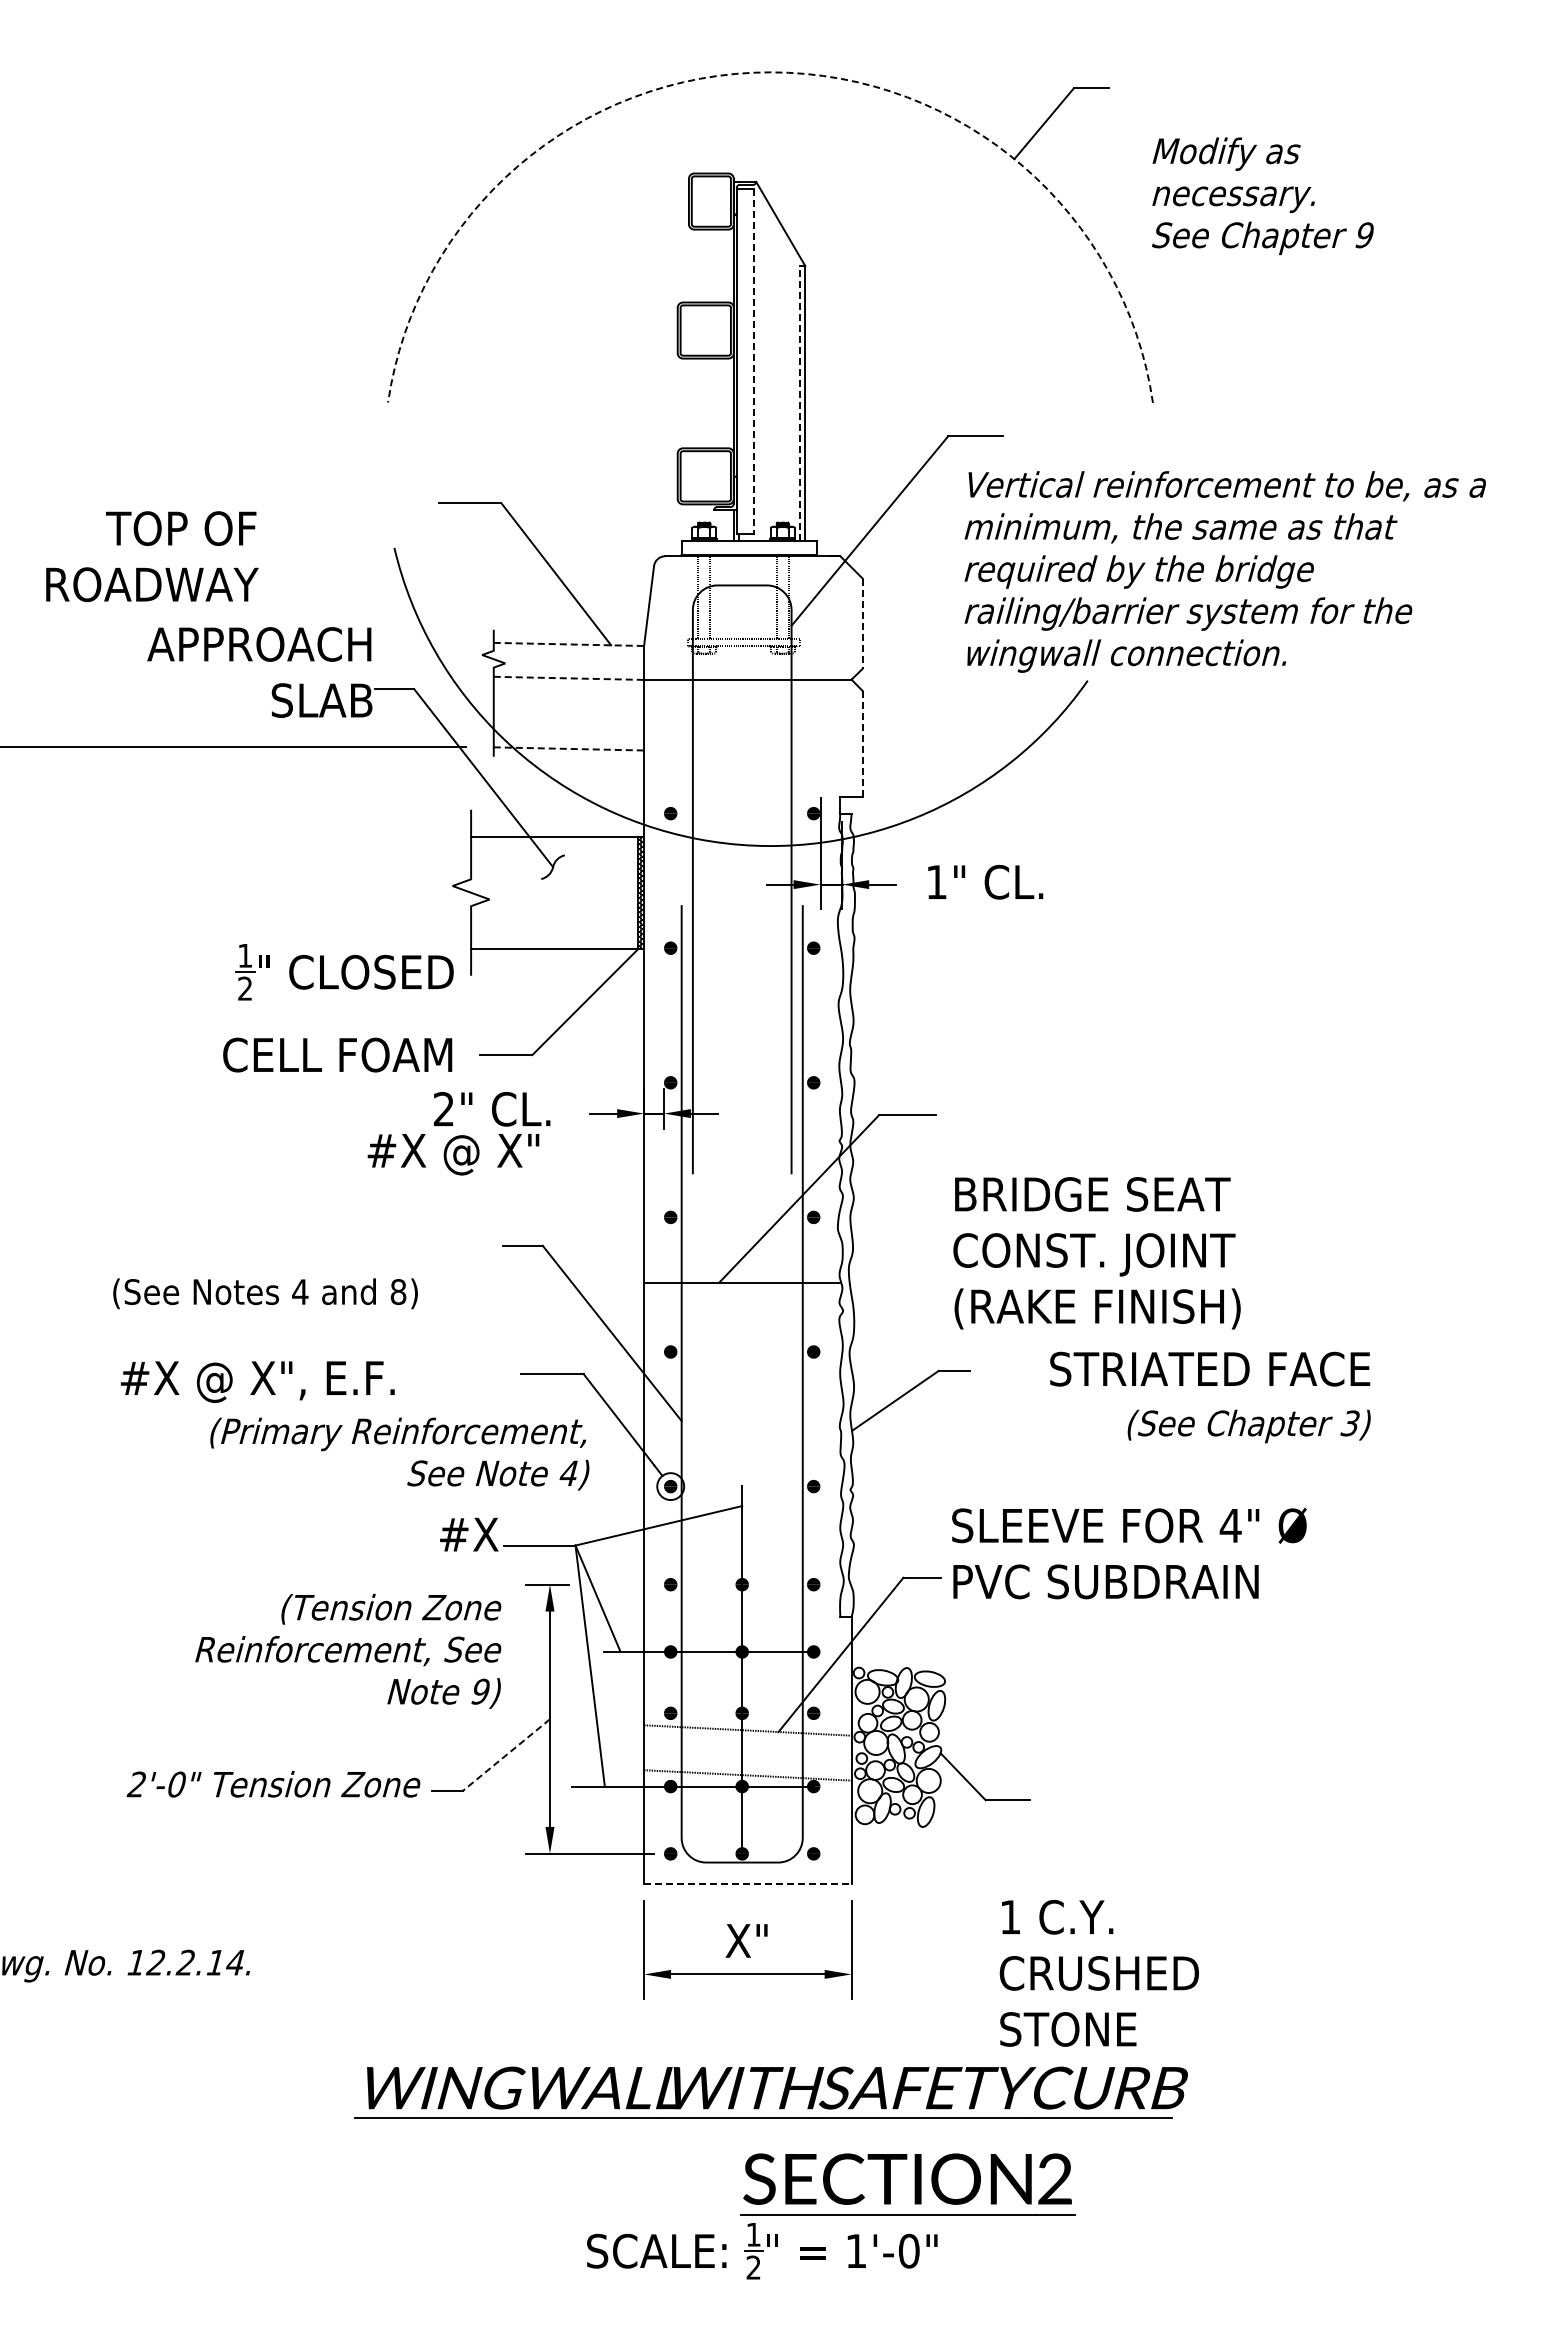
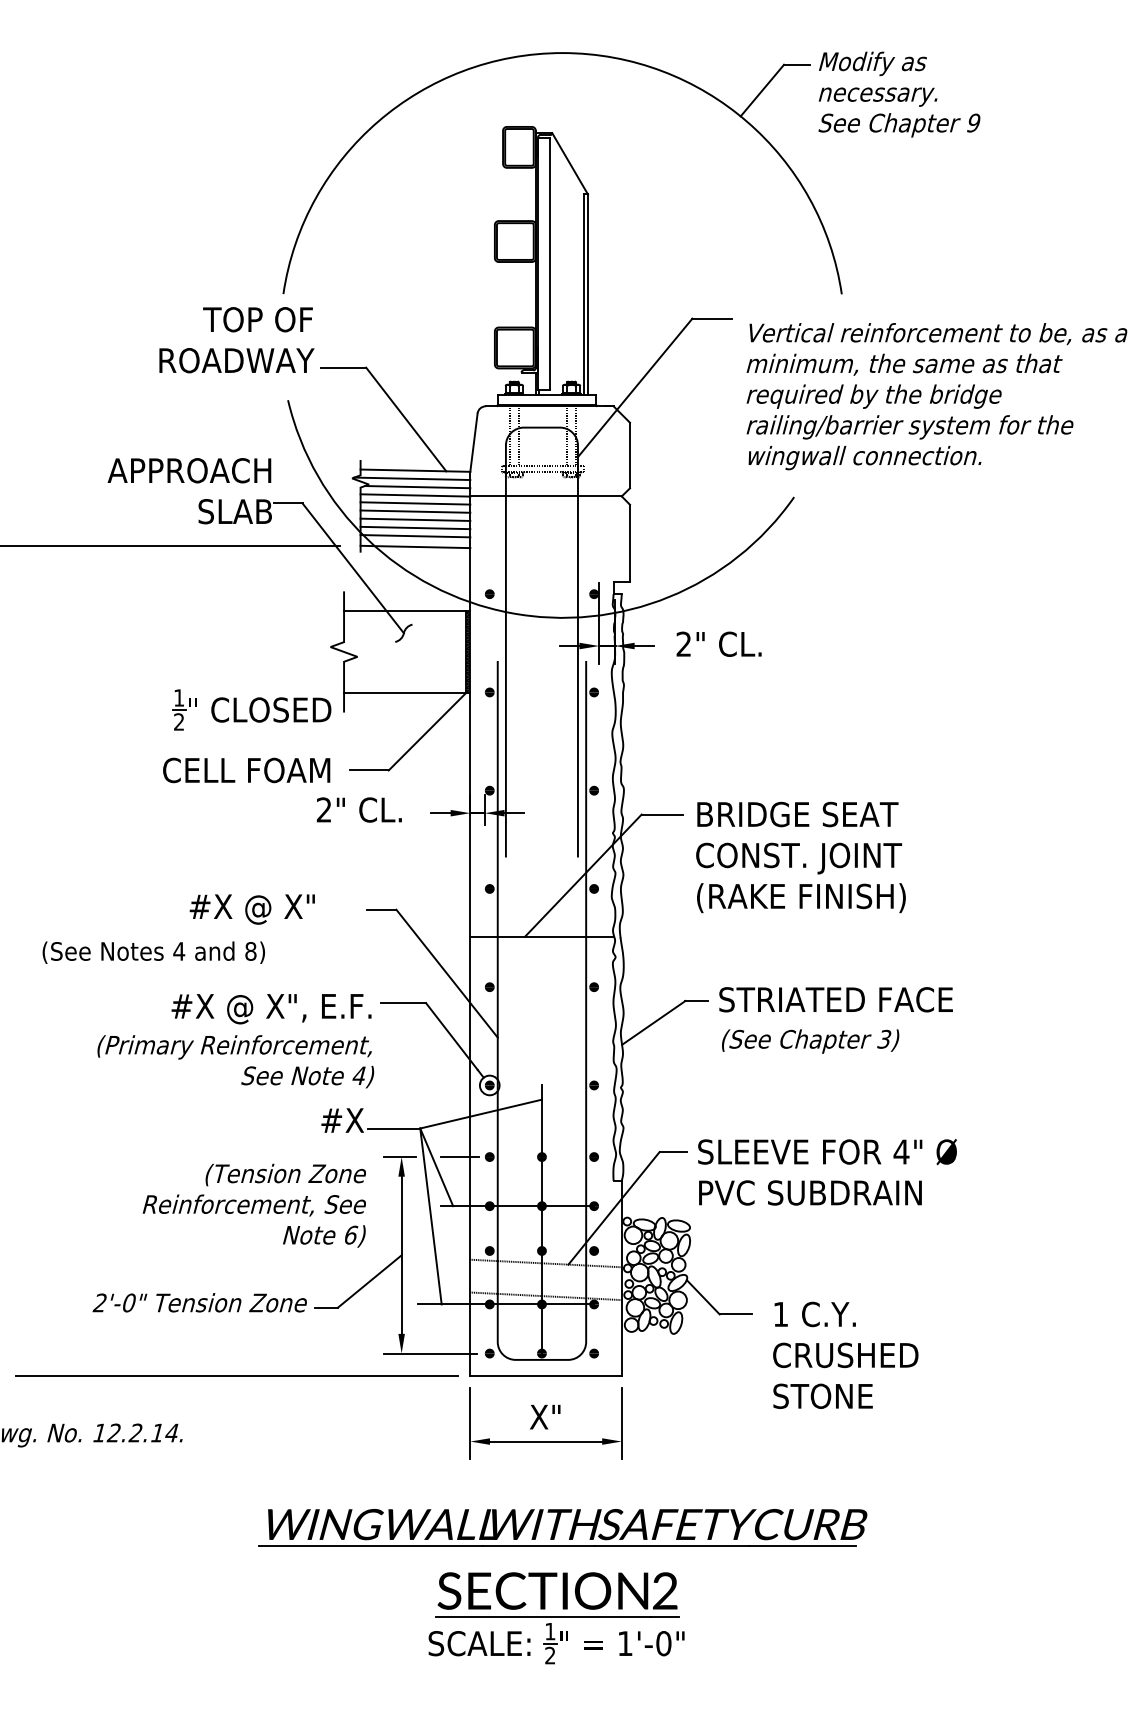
arc: (770, 72) -> (562, 53), dashed -> solid
text: (1262, 196) -> (899, 94), moved
line: (753, 361) -> (550, 264), dashed -> solid
line: (800, 402) -> (584, 294), dashed -> solid
text: (152, 556) -> (237, 340), moved
text: (1224, 571) -> (936, 396), moved
line: (862, 623) -> (629, 455), dashed -> solid
line: (569, 644) -> (415, 470), dashed -> solid
line: (564, 655) -> (412, 478), added
line: (571, 666) -> (417, 486), added
line: (569, 678) -> (415, 495), dashed -> solid
line: (568, 688) -> (415, 502), added
line: (568, 700) -> (415, 511), added
line: (568, 711) -> (415, 519), added
line: (568, 722) -> (415, 527), added
line: (568, 733) -> (415, 535), added
line: (862, 743) -> (629, 543), dashed -> solid
line: (569, 748) -> (415, 546), dashed -> solid
text: (936, 881) -> (683, 643), 1" -> 2"
text: (453, 1154) -> (252, 909), moved
text: (1096, 1253) -> (800, 857), moved
text: (265, 1293) -> (153, 952), moved
text: (1210, 1368) -> (836, 999), moved
text: (257, 1381) -> (271, 1008), moved
text: (1248, 1426) -> (810, 1041), moved
text: (399, 1453) -> (235, 1061), moved
text: (1129, 1553) -> (827, 1172), moved
line: (630, 1584) -> (460, 1156), added
text: (480, 1691) -> (350, 1235), 9) -> 6)
line: (506, 1755) -> (369, 1281), dashed -> solid
line: (324, 1884) -> (237, 1375), added
line: (747, 1884) -> (545, 1375), dashed -> solid
text: (1098, 1973) -> (845, 1355), moved
part: (914, 2184) -> (562, 1594), moved

